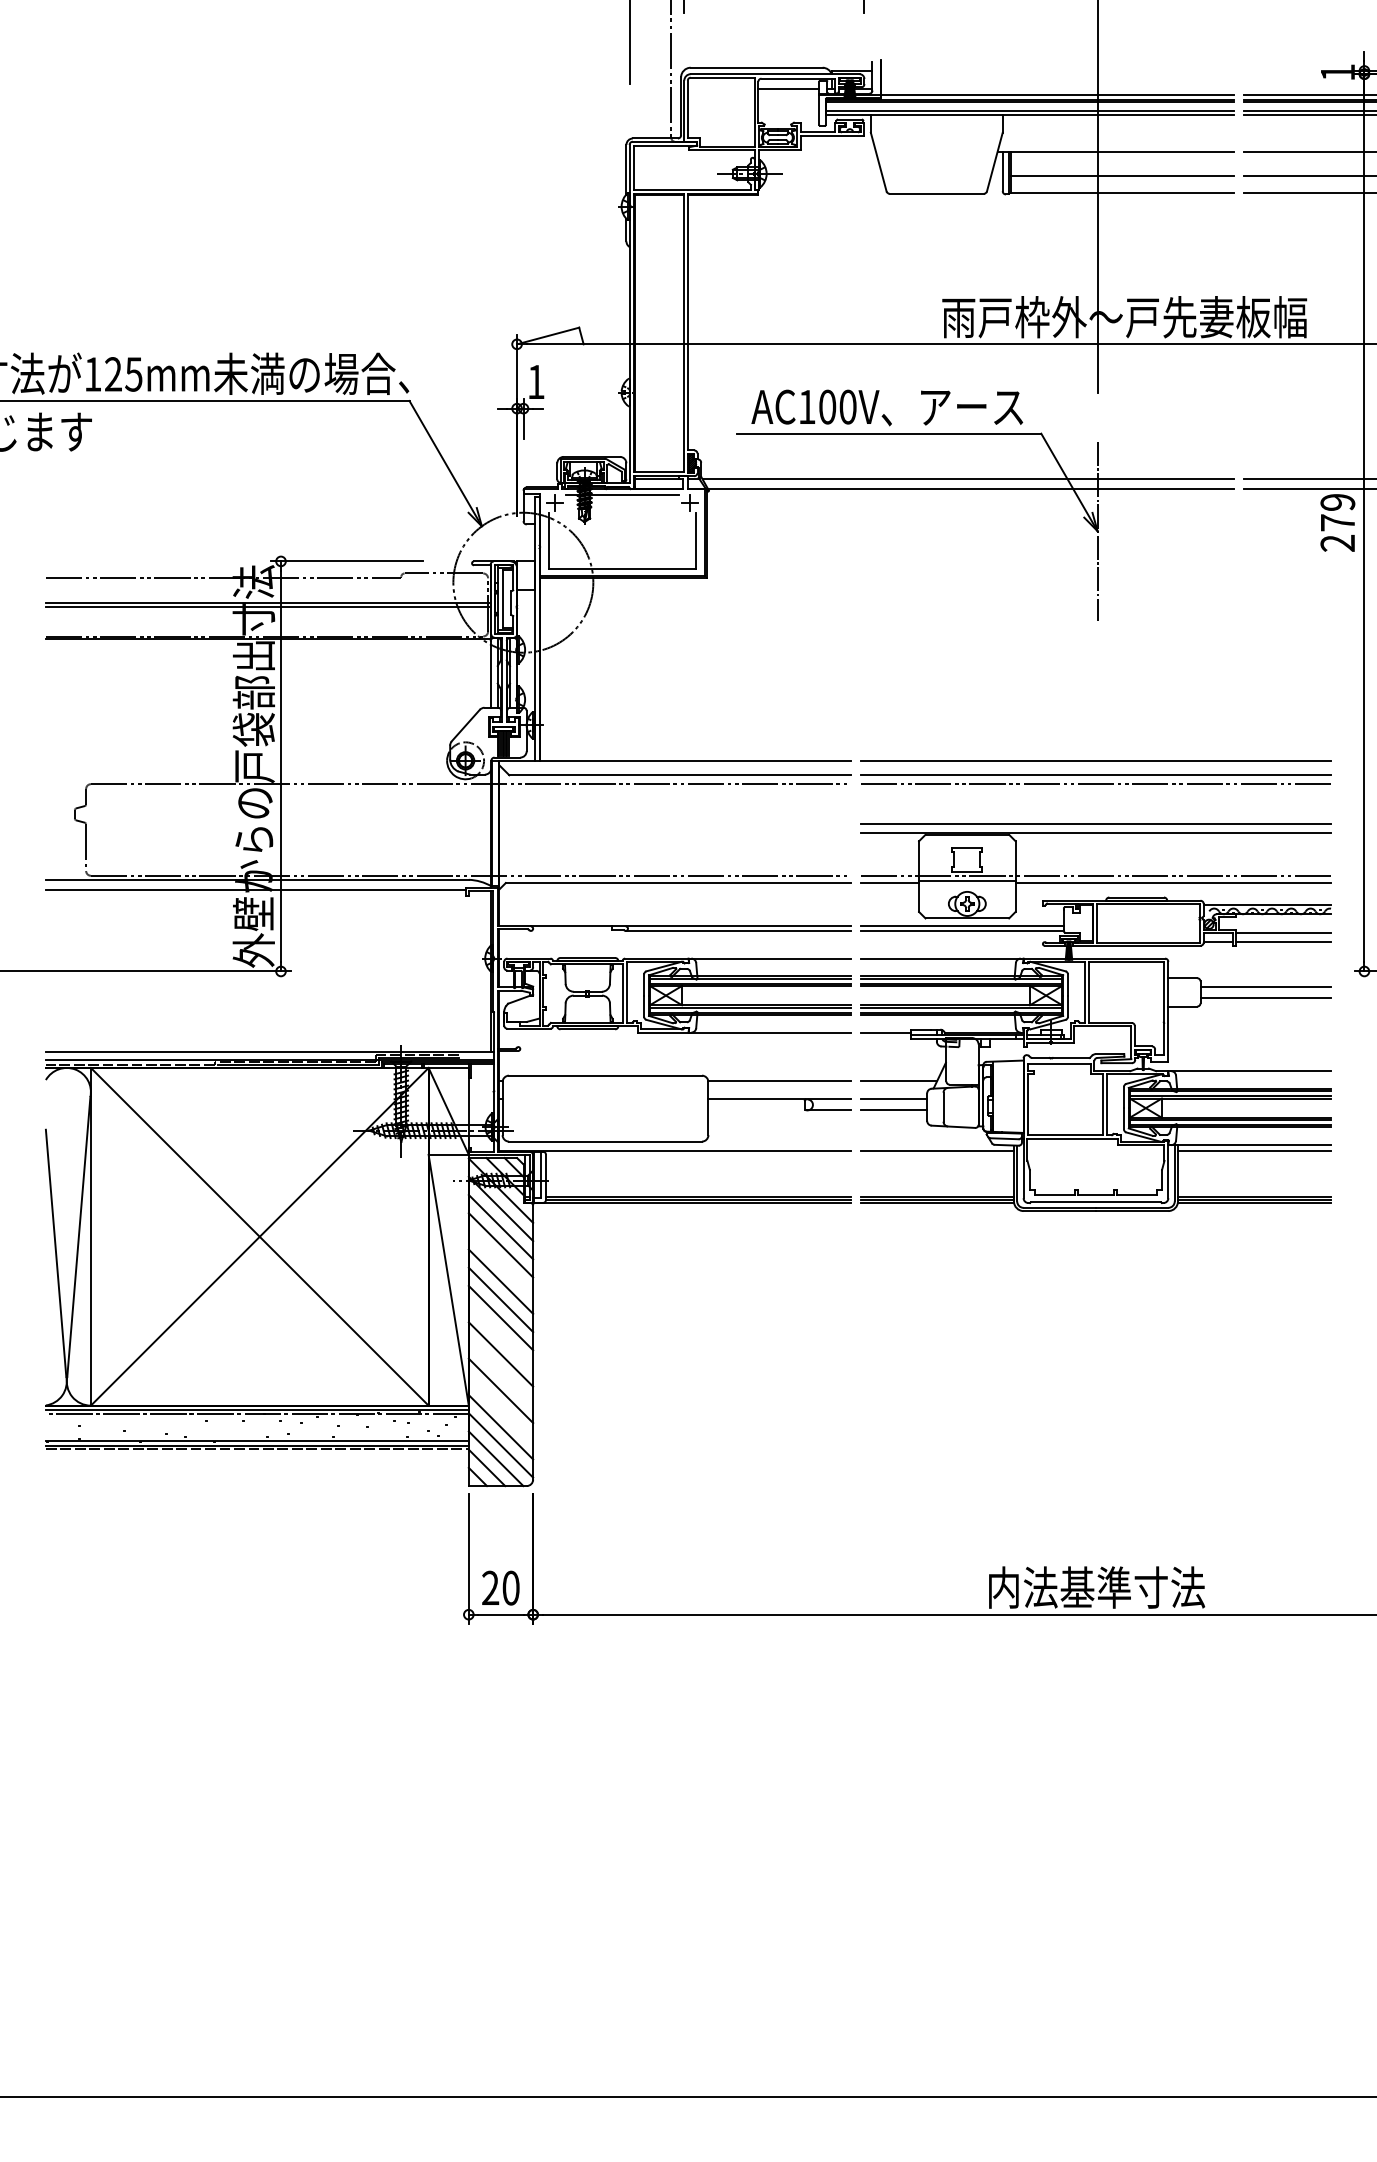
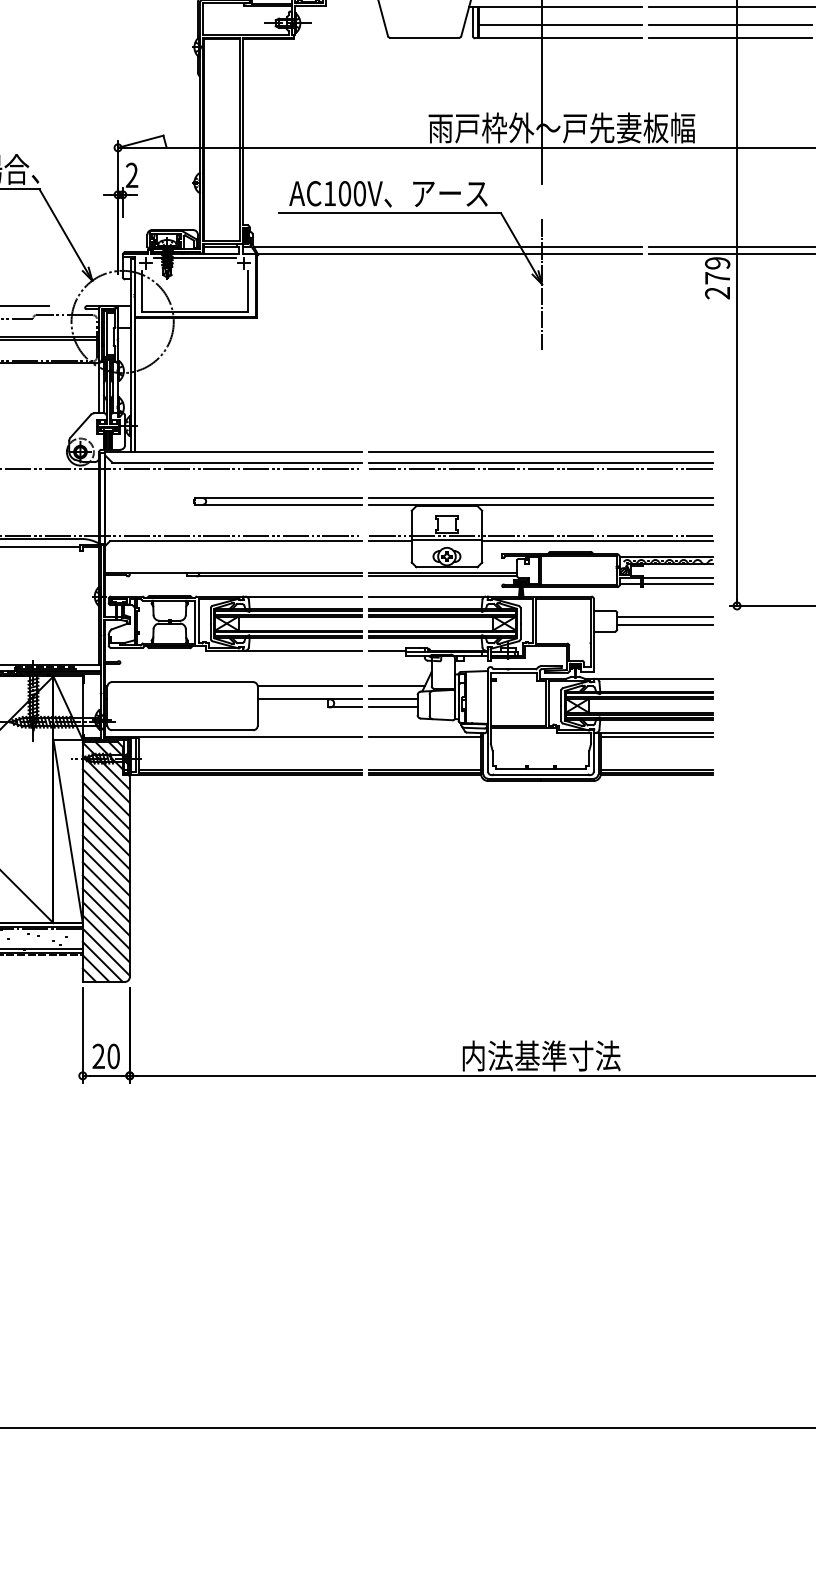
text: (535, 381) -> (131, 174), 1 -> 2
part: (736, 827) -> (278, 500), added
line: (500, 1263) -> (105, 819), added
line: (500, 1336) -> (105, 872), added
line: (500, 1372) -> (105, 898), added
line: (500, 1408) -> (105, 925), added

